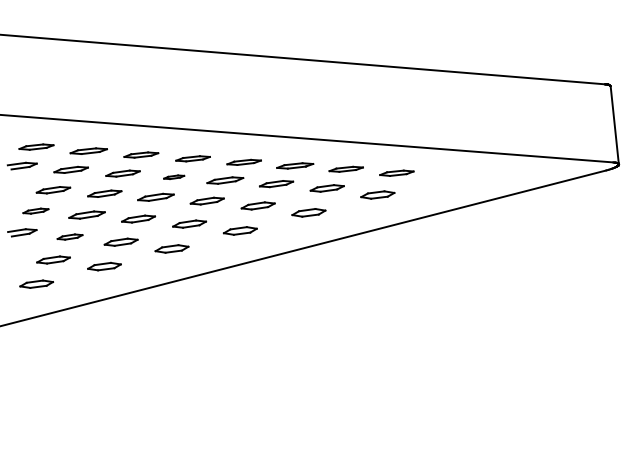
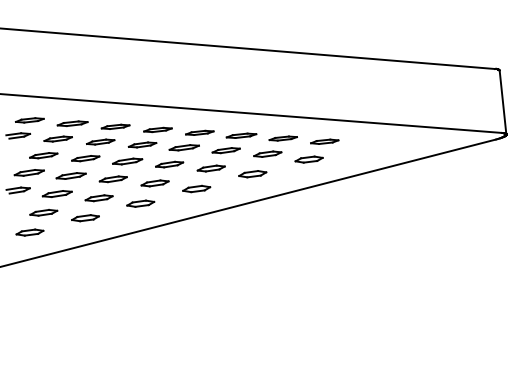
part: (173, 177) -> (141, 145), size x1.67
part: (35, 210) -> (29, 172), size x1.43
part: (69, 236) -> (56, 193), size x1.43

